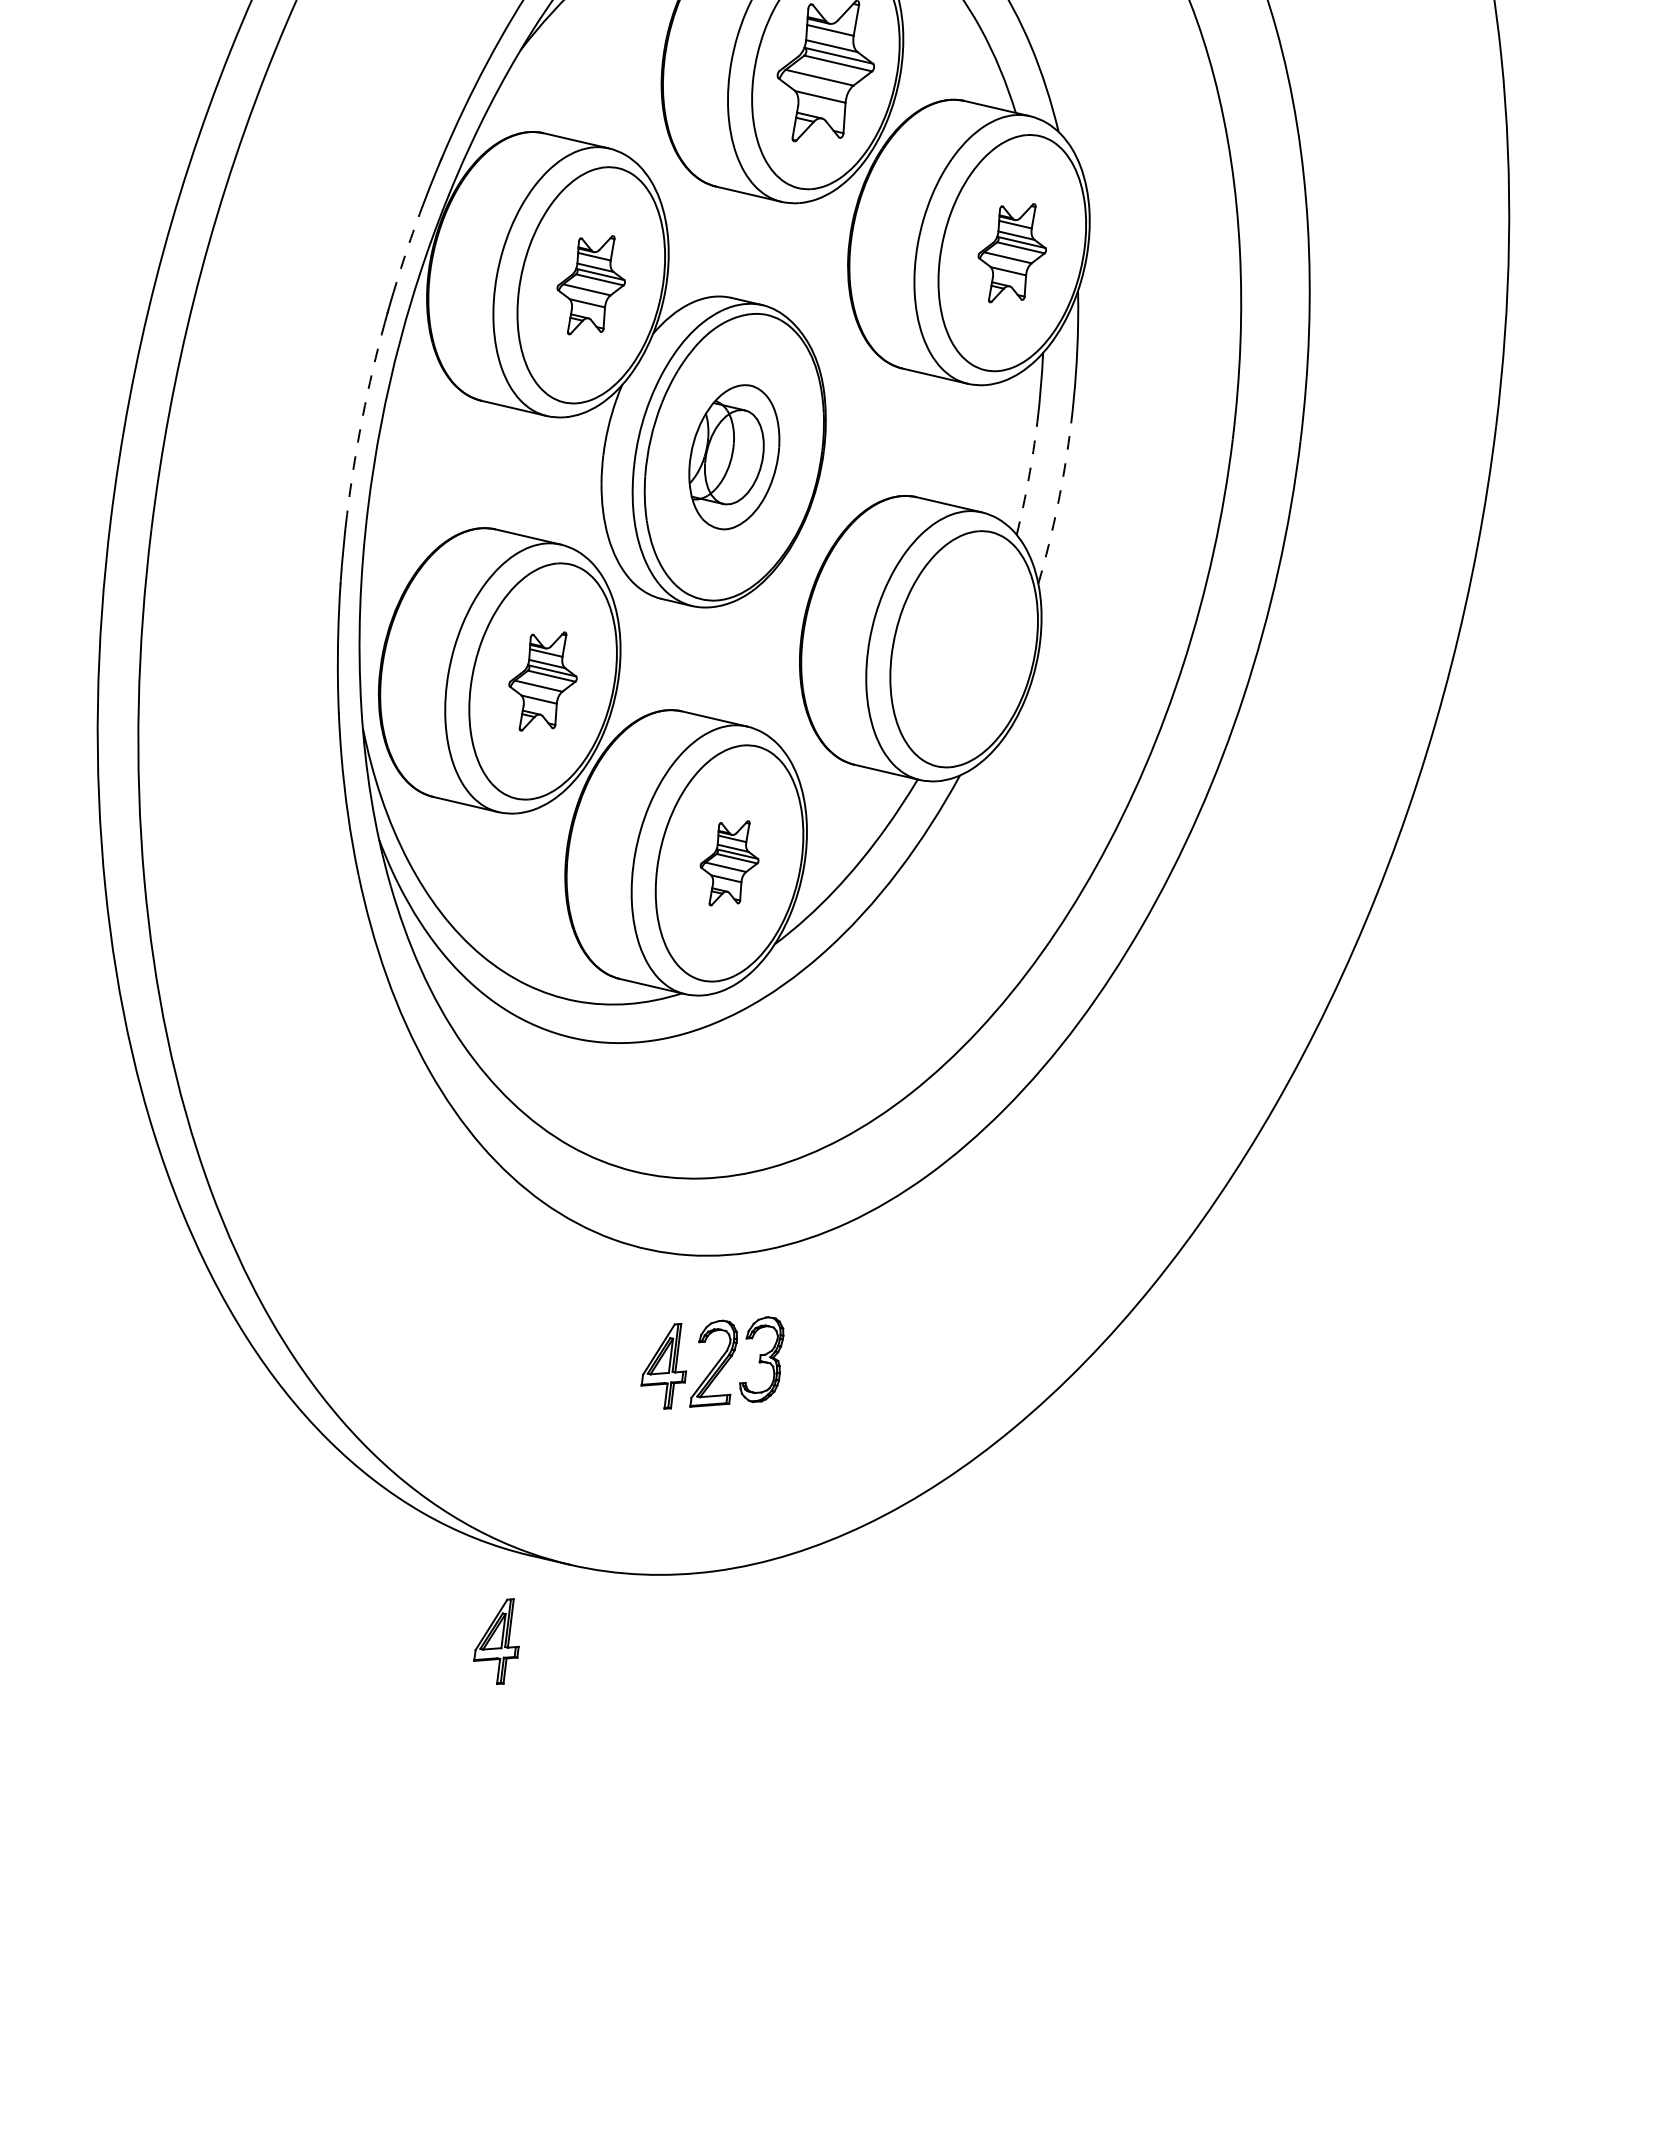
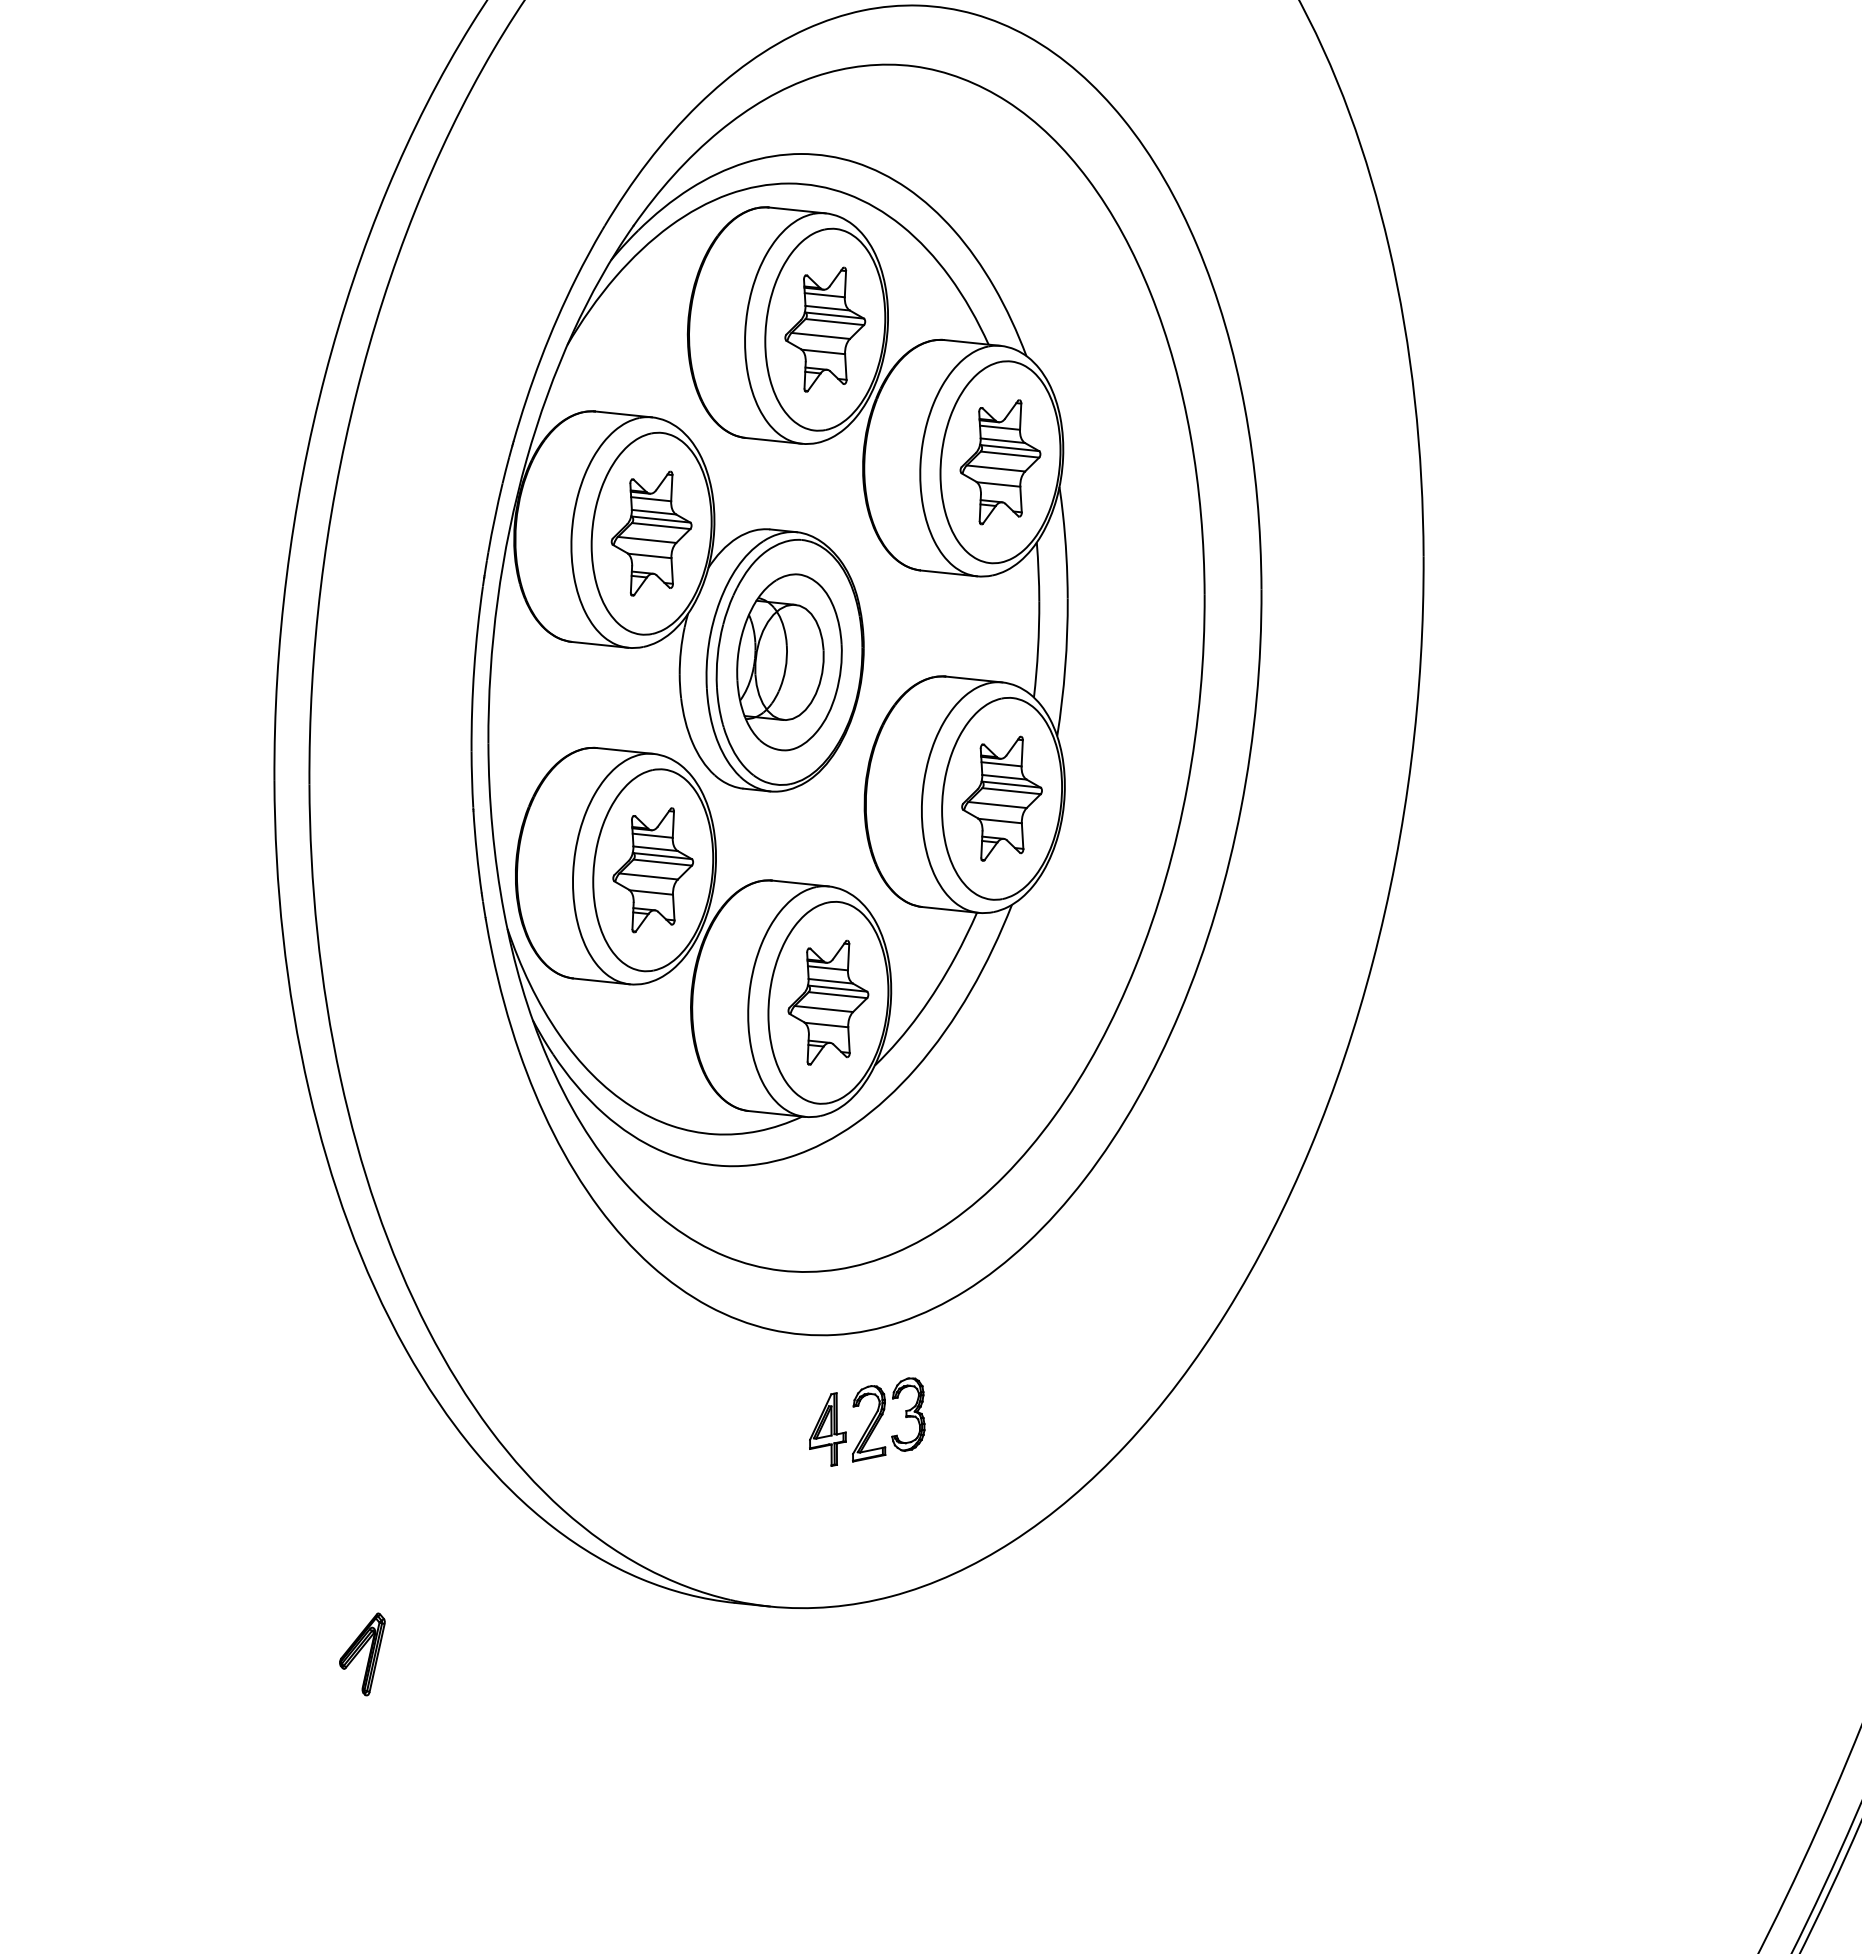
arc: (408, 242) -> (494, 517), dashed -> solid
part: (1012, 253) -> (1000, 462), size x1.43
part: (591, 285) -> (651, 533), size x1.43
arc: (362, 417) -> (474, 668), dashed -> solid
part: (734, 457) -> (789, 662), size x1.43
arc: (1029, 478) -> (1038, 649), dashed -> solid
arc: (1058, 504) -> (1065, 667), dashed -> solid
part: (963, 648) -> (1001, 798), added
part: (542, 681) -> (652, 870), size x1.43
part: (729, 863) -> (828, 1002), size x1.67
part: (84, 1560) -> (362, 1654), added
part: (497, 1640) -> (716, 1677), removed

